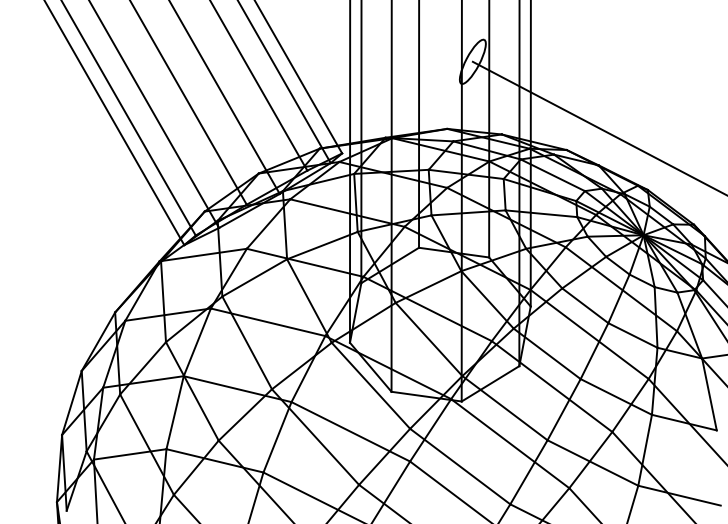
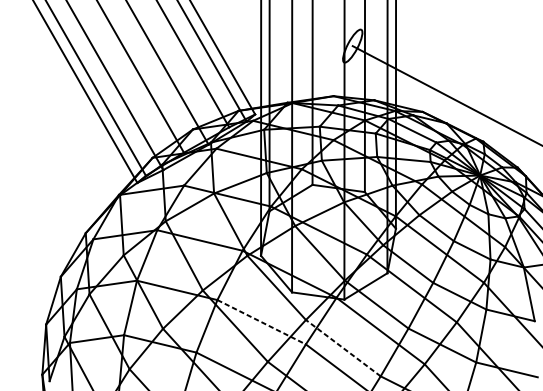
line: (351, 432) -> (262, 322), solid -> dashed
line: (460, 466) -> (343, 348), solid -> dashed

